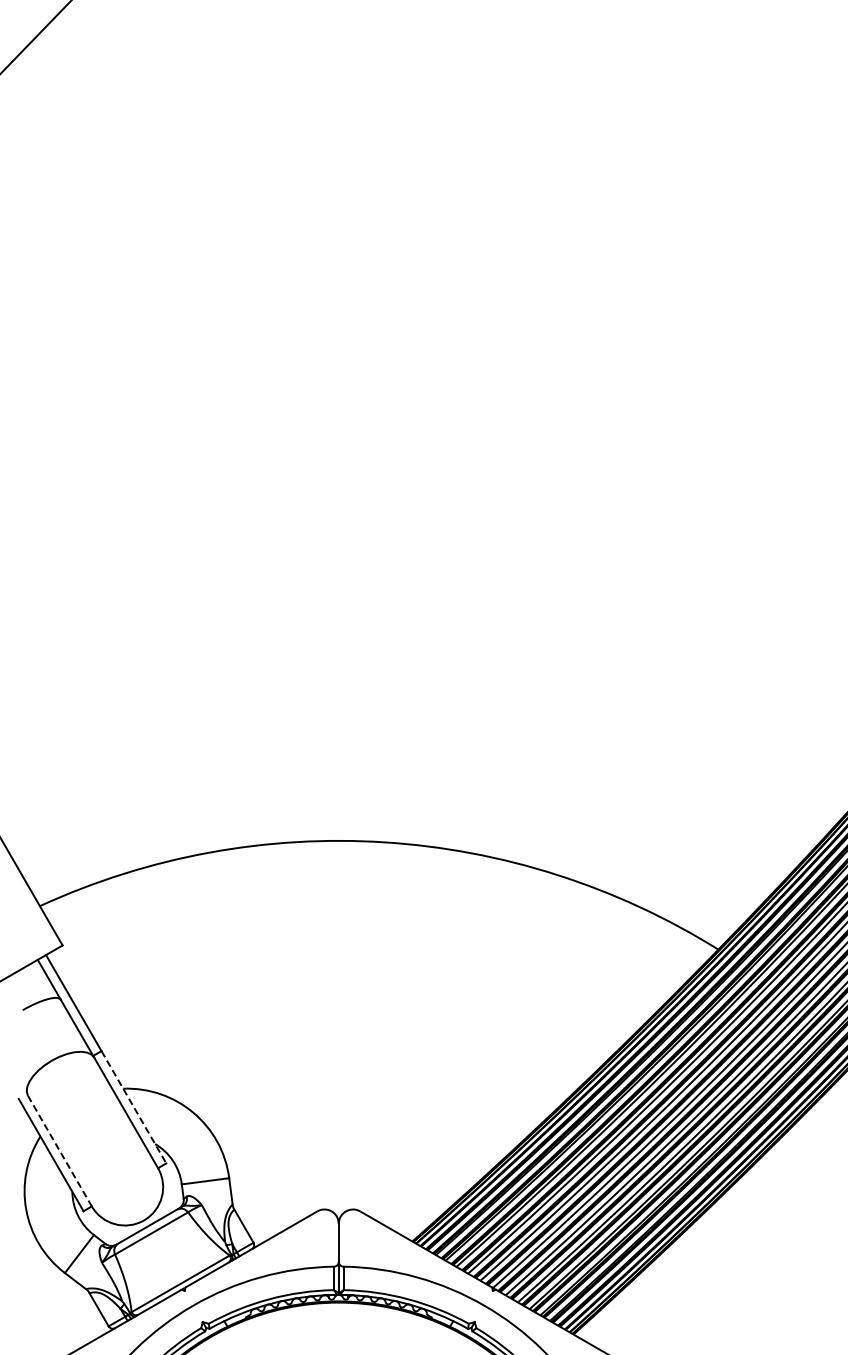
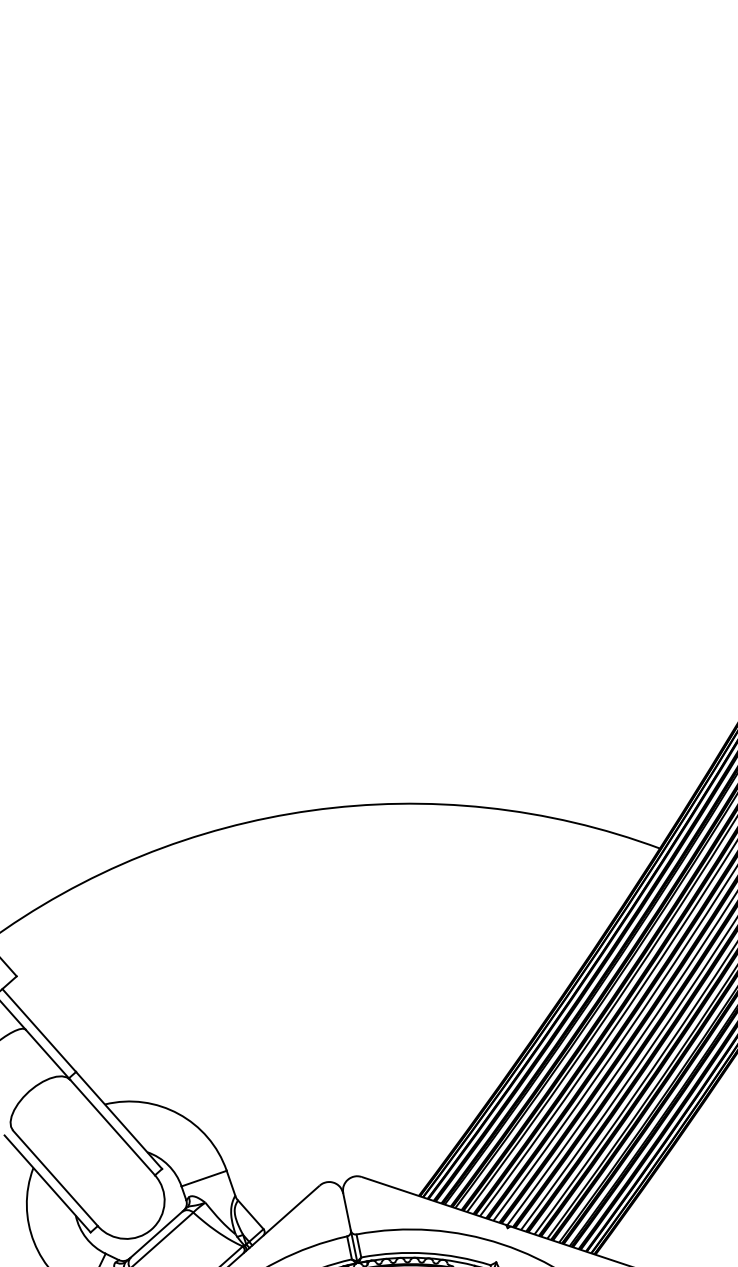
line: (133, 1107) -> (118, 1120), dashed -> solid
line: (59, 1151) -> (55, 1178), dashed -> solid

